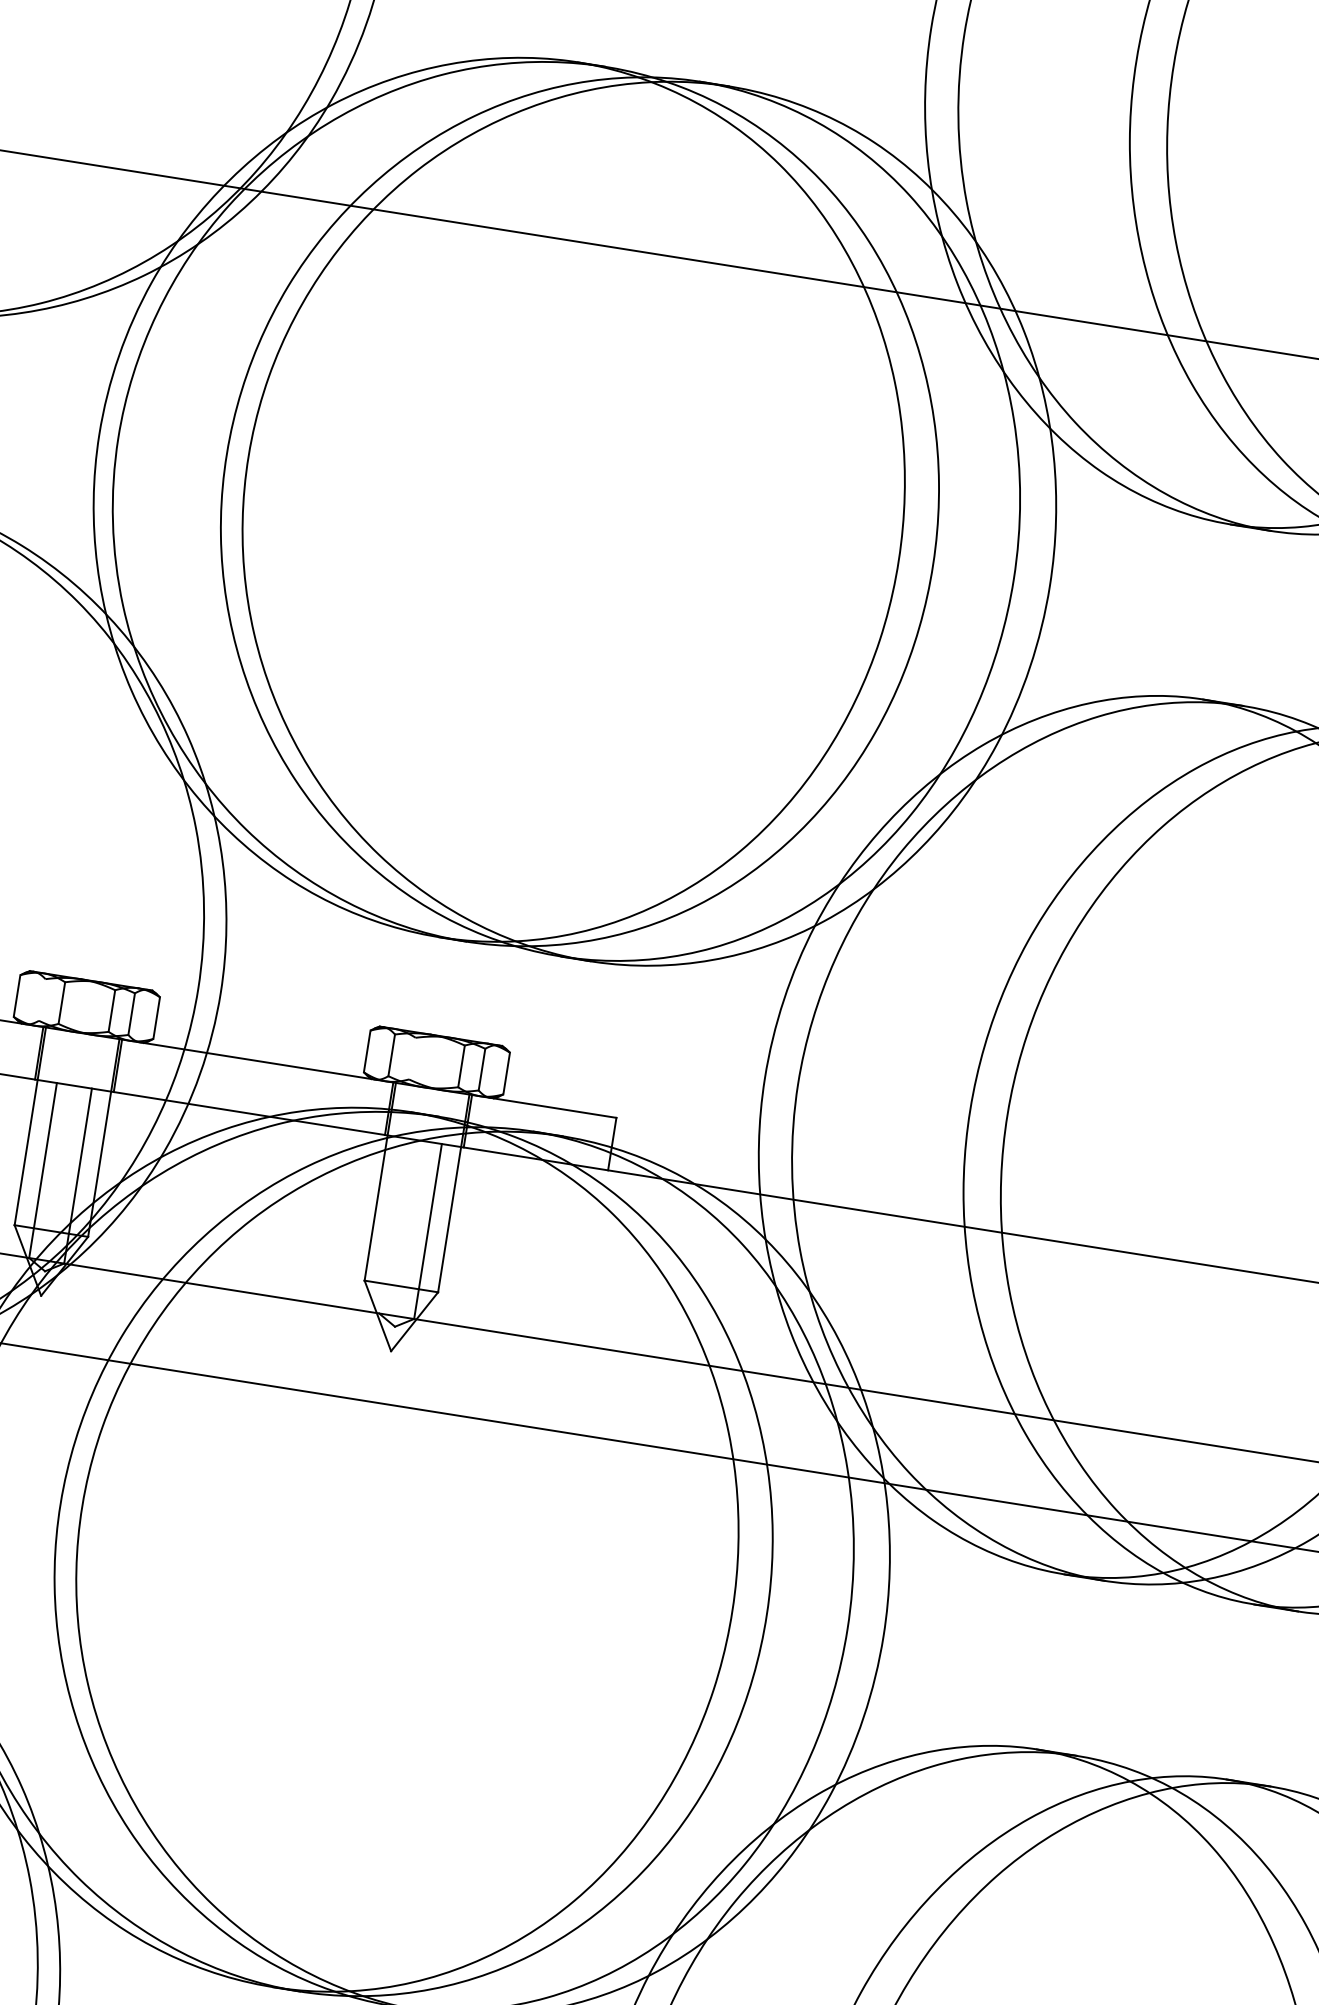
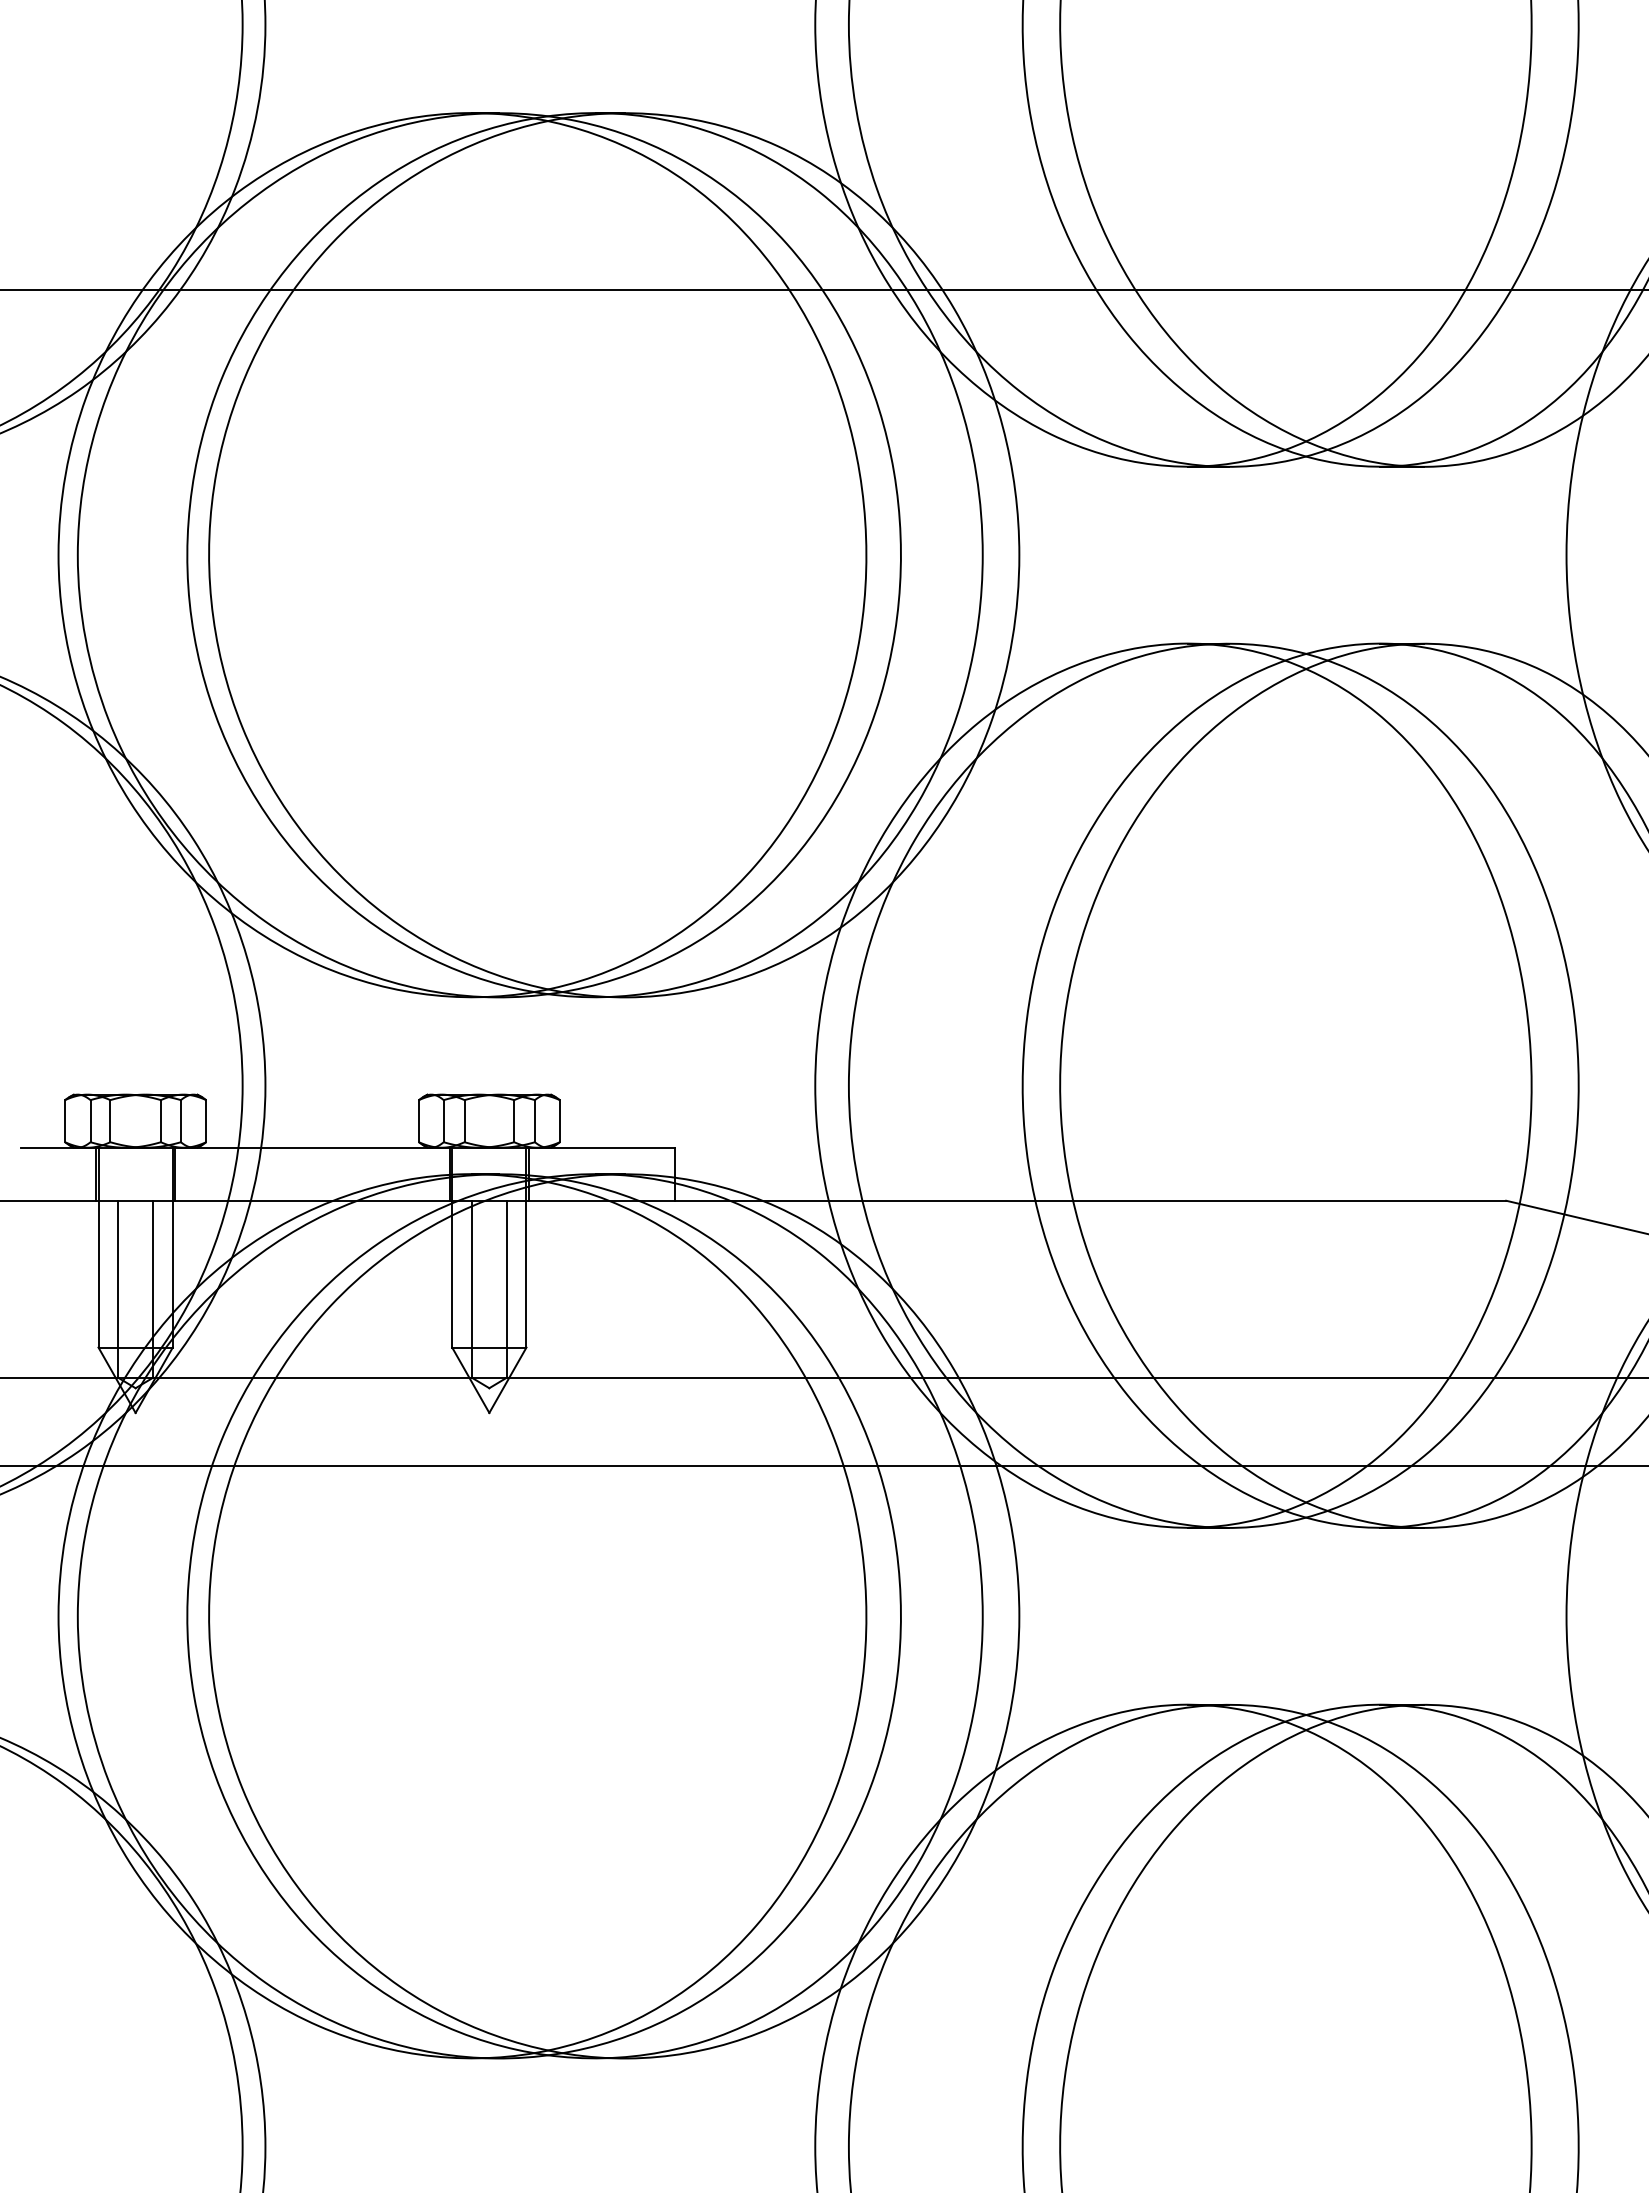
line: (42, 1000) -> (90, 1121), added
line: (412, 1058) -> (464, 1121), added
line: (392, 1225) -> (471, 1288), added

